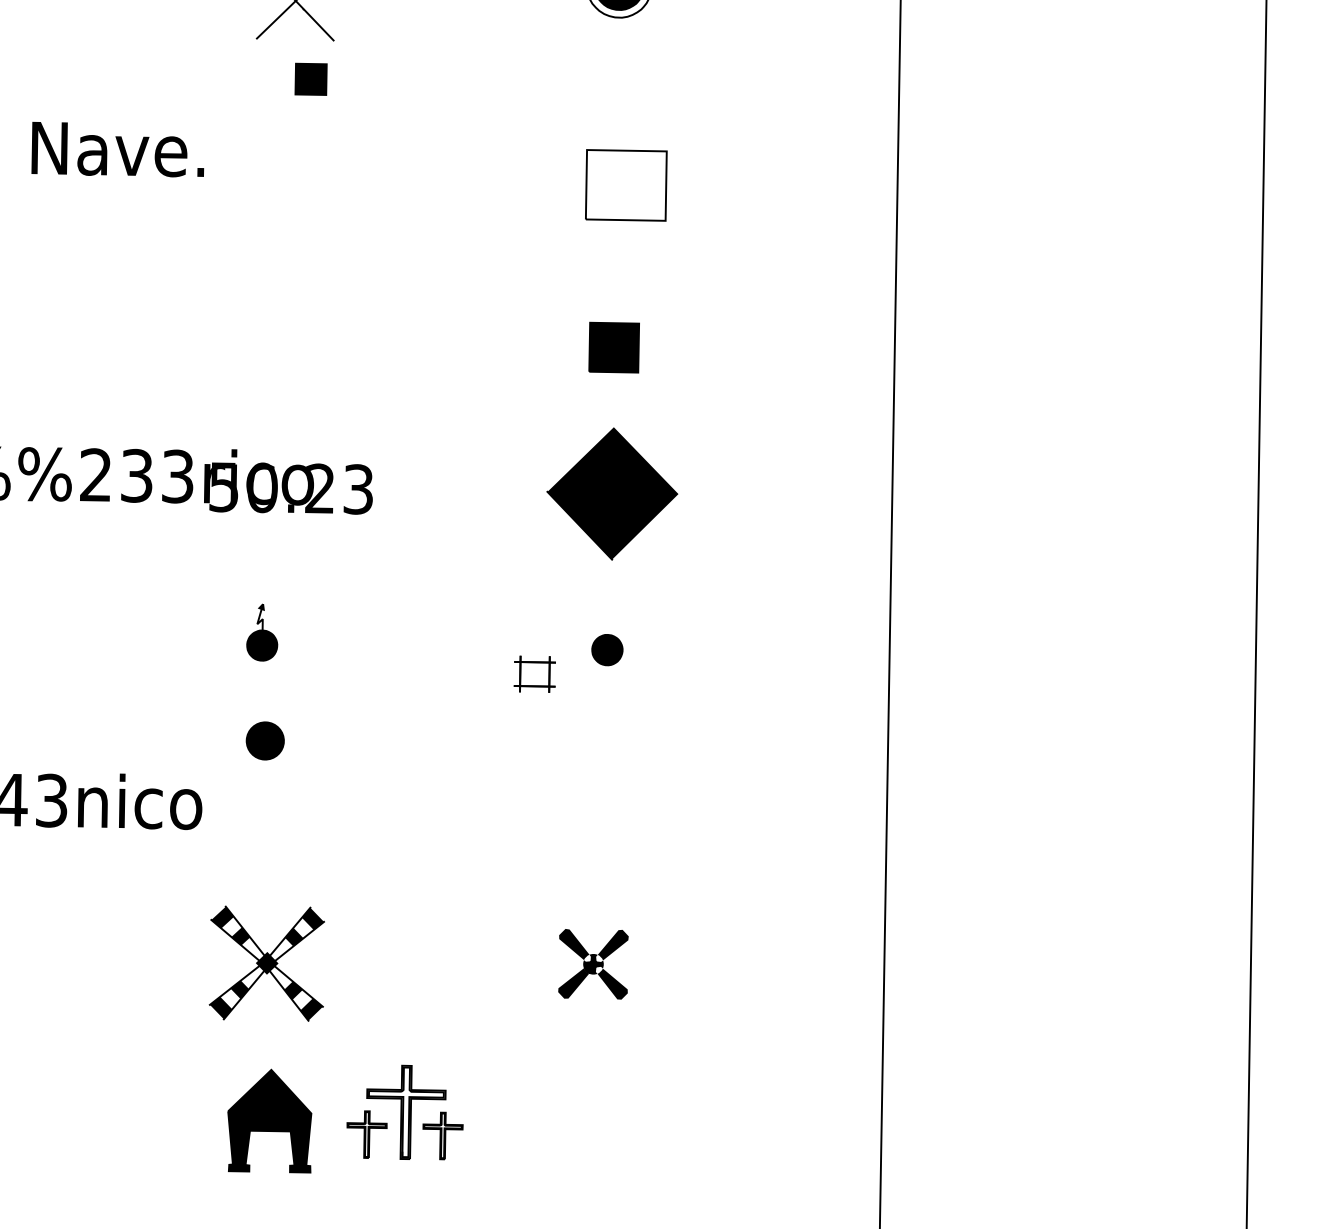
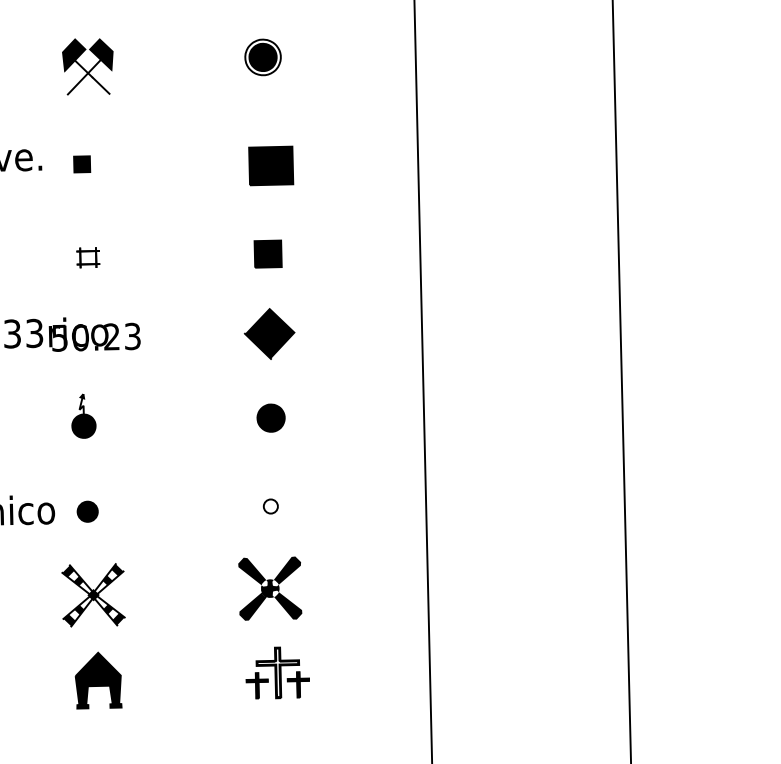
part: (311, 79) -> (82, 164), moved
fill: (626, 184) -> (271, 165), added
part: (610, 494) -> (269, 333), size x0.71
part: (261, 631) -> (83, 415), size x1.43
part: (606, 648) -> (270, 417), size x1.67
part: (535, 673) -> (88, 257), moved
part: (264, 740) -> (87, 511), moved
part: (599, 812) -> (270, 506), added
part: (593, 964) -> (270, 588), size x1.67
part: (405, 1111) -> (277, 672), moved

